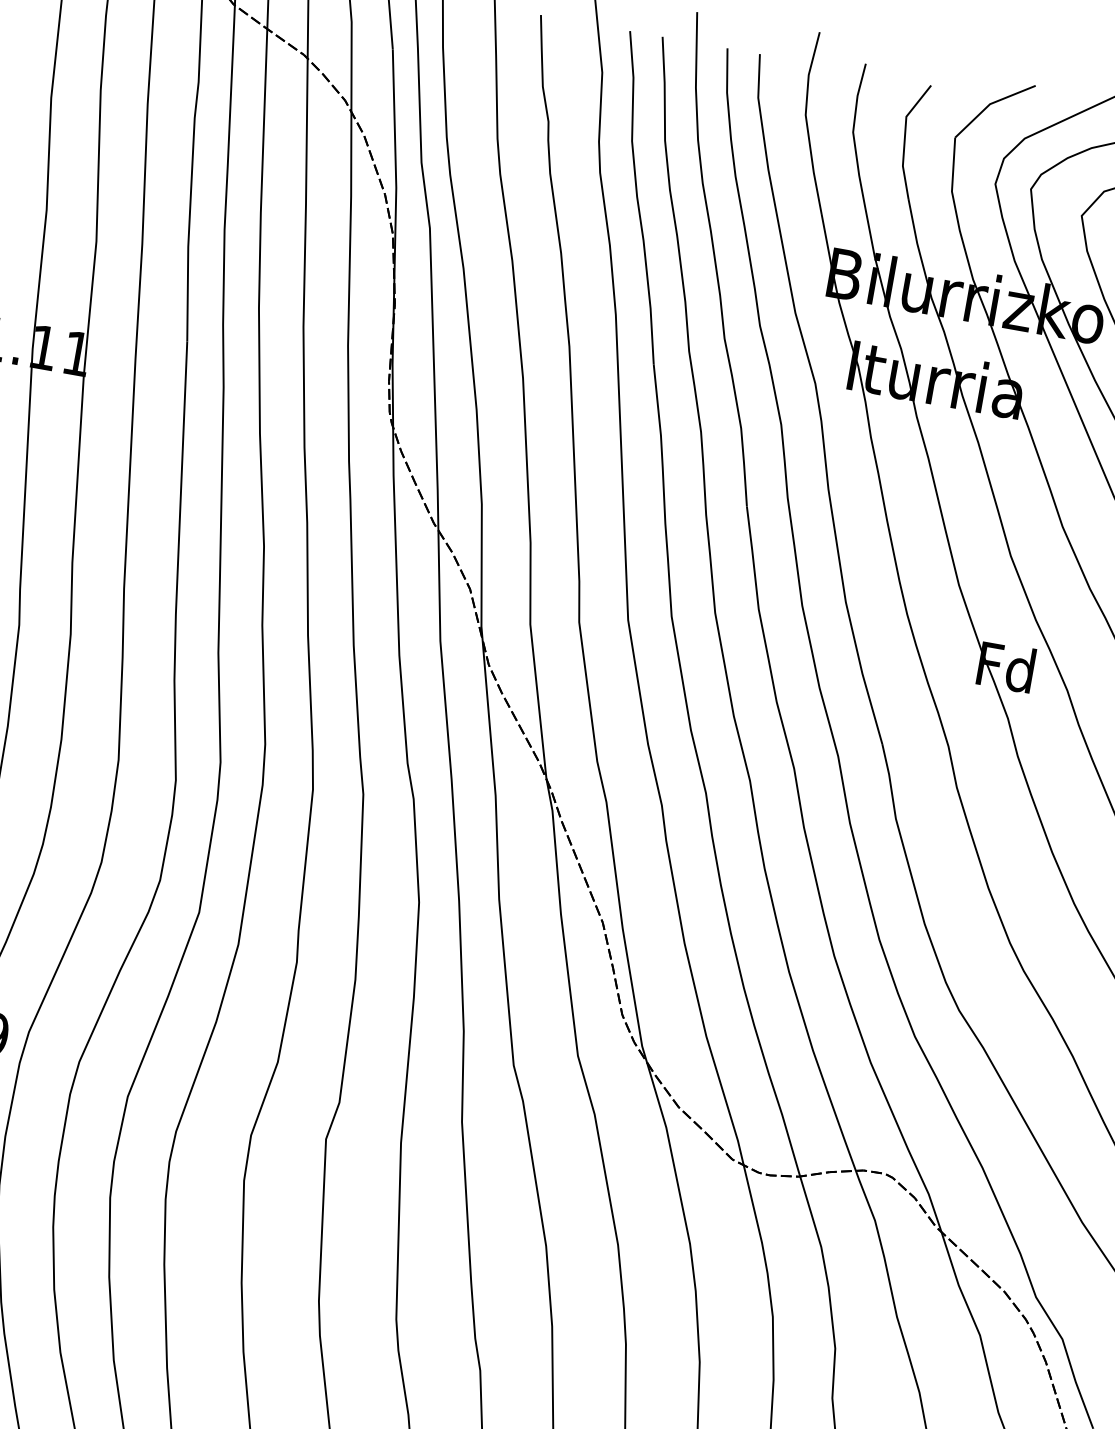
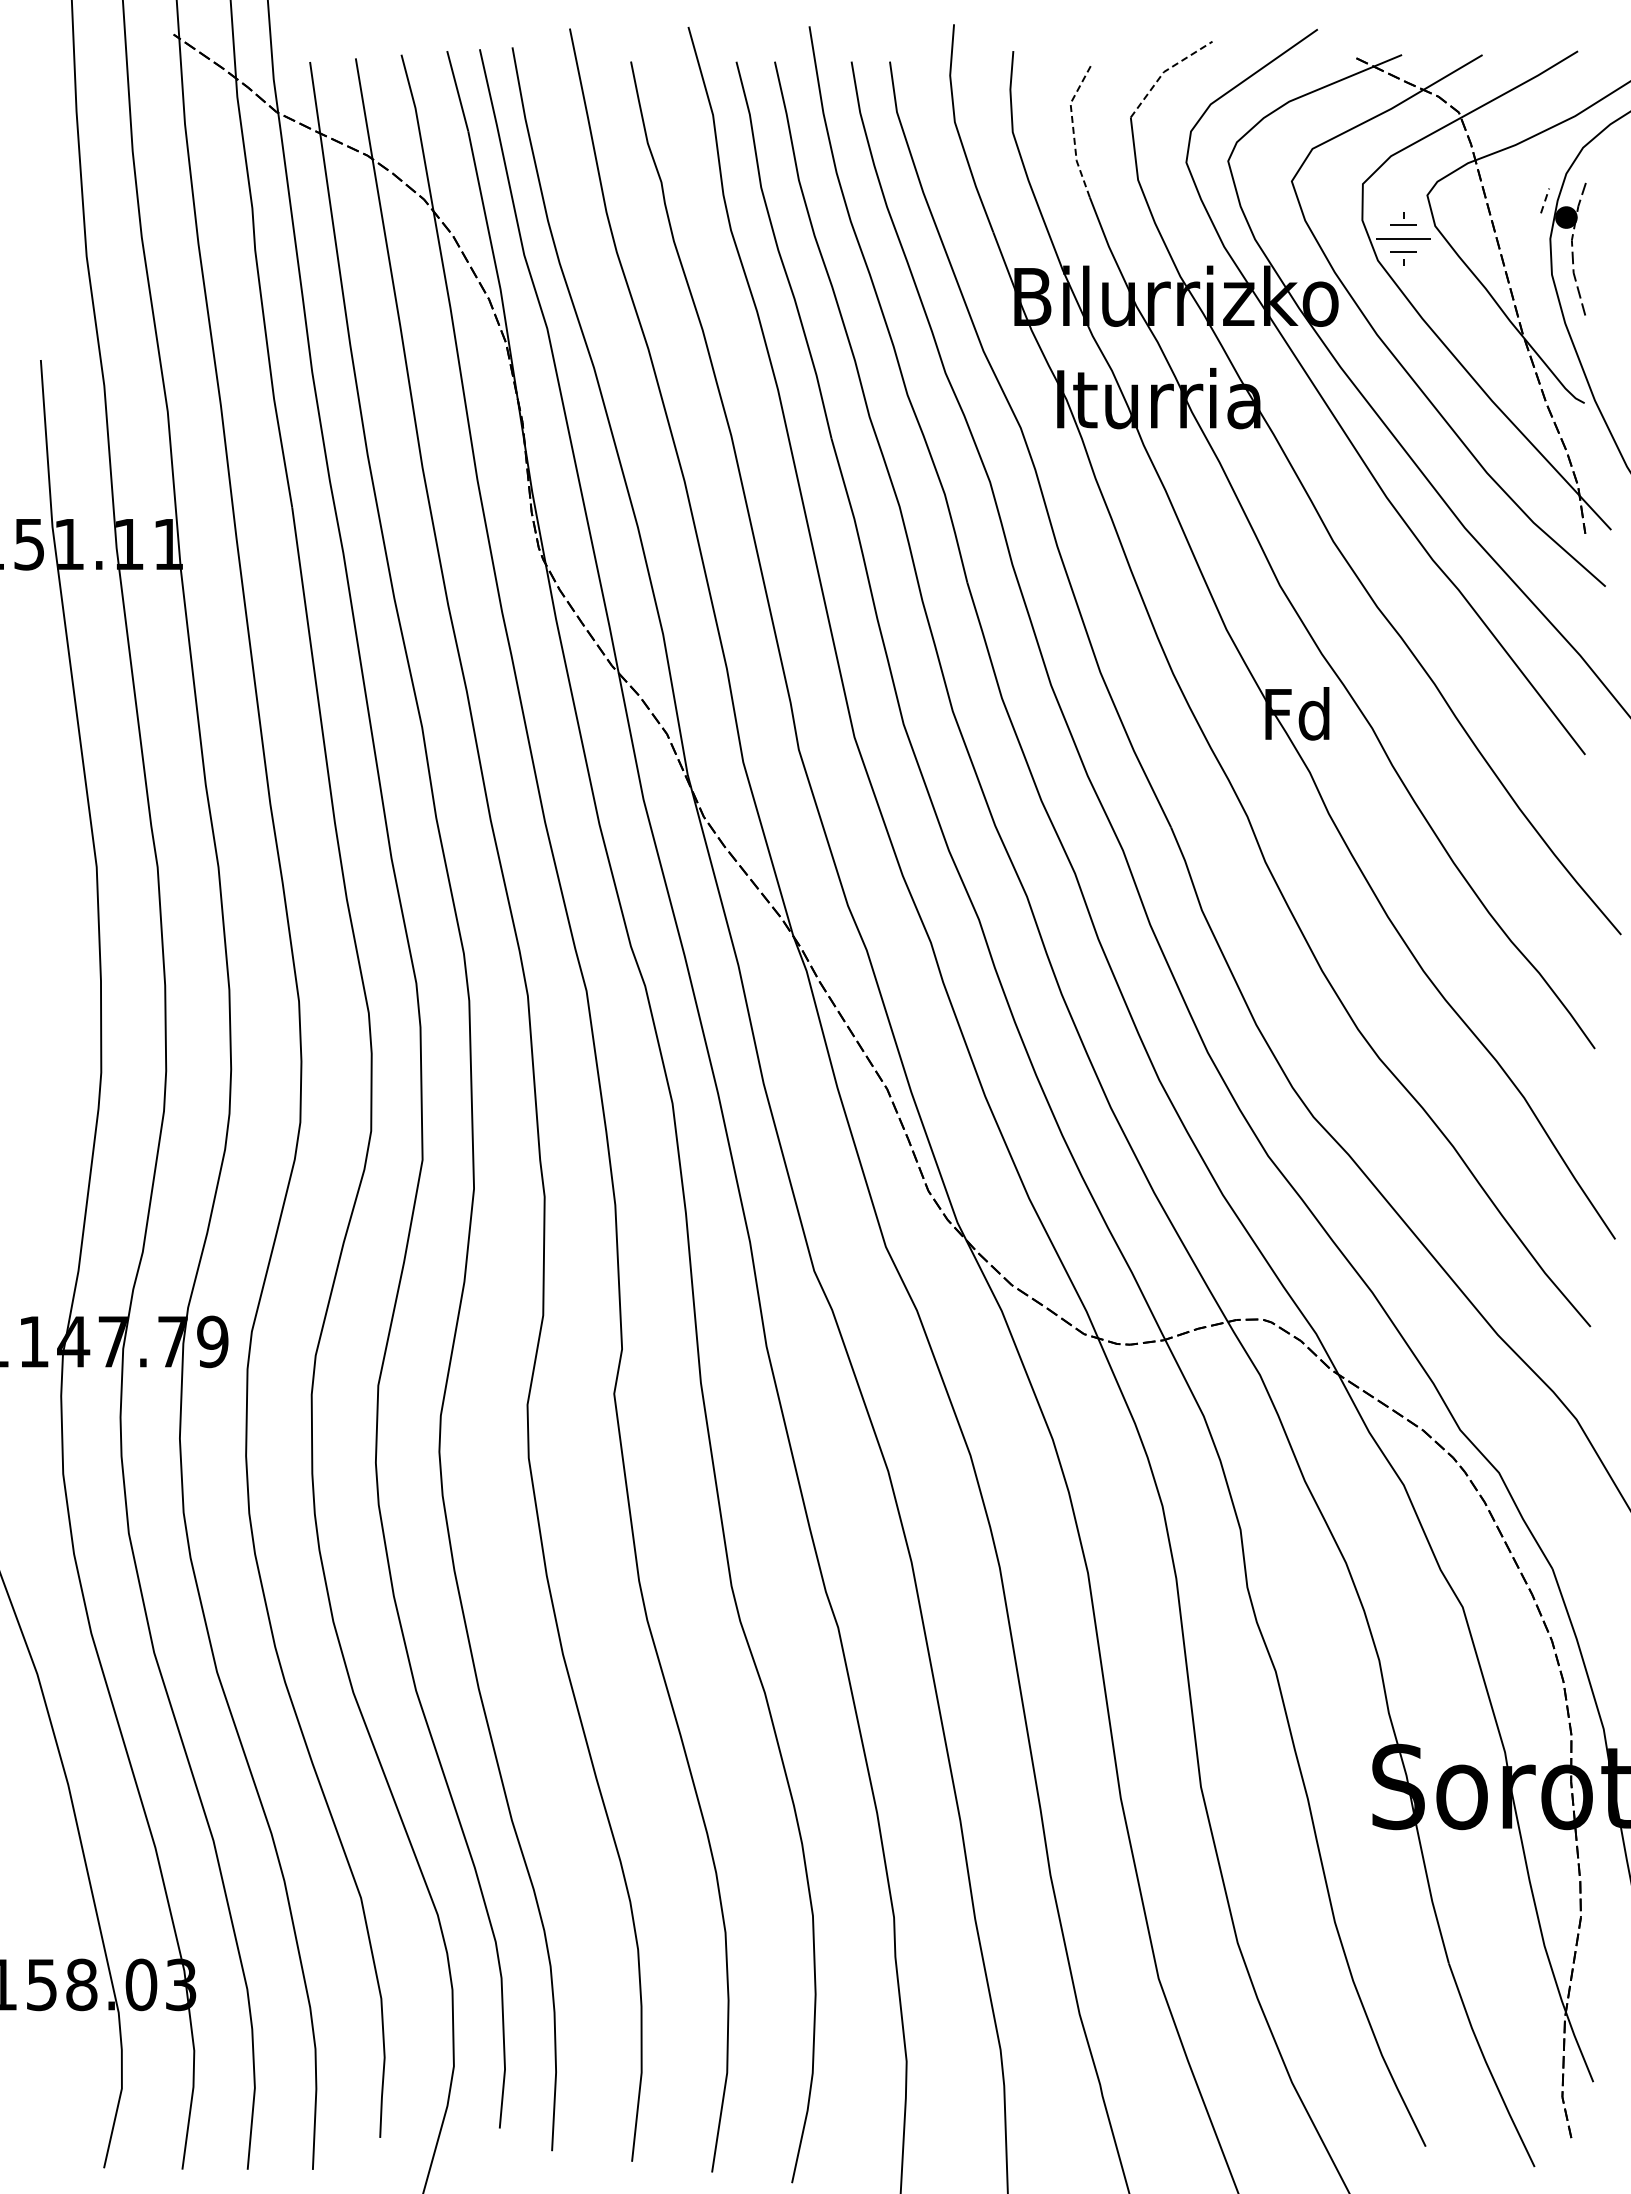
line: (989, 104) -> (1163, 72), solid -> dashed
line: (905, 138) -> (1073, 128), solid -> dashed

